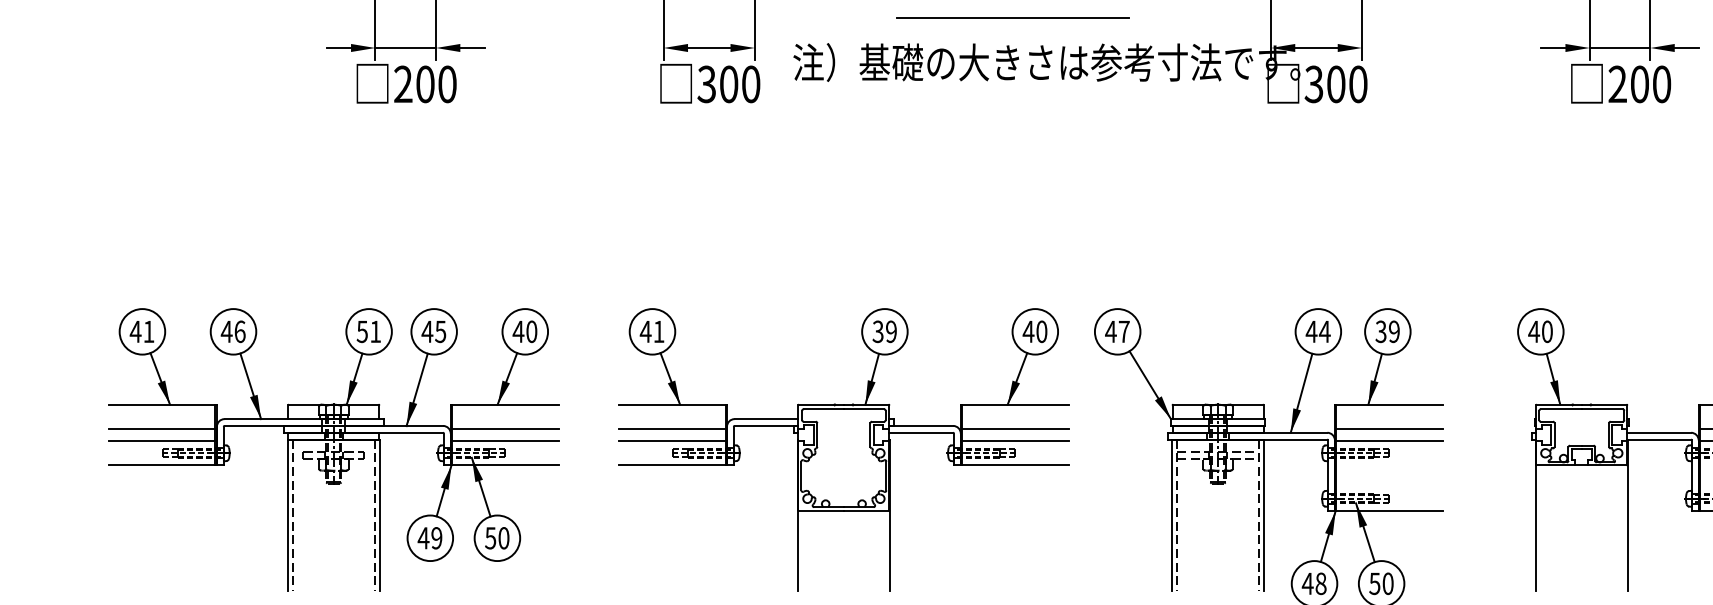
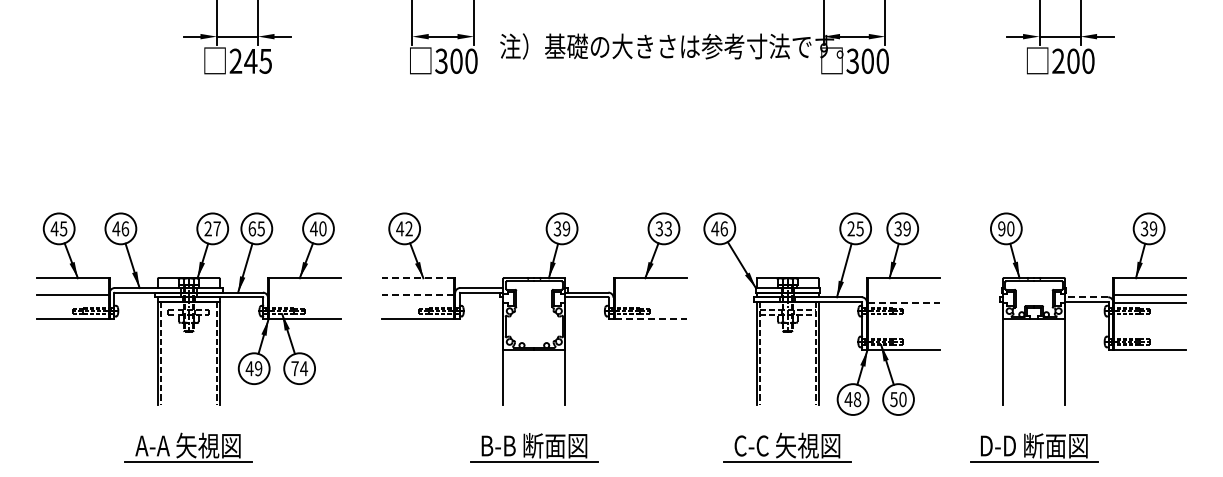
line: (1012, 18) -> (648, 16), removed
text: (435, 83) -> (257, 60), 200 -> 245
text: (148, 331) -> (63, 228), 41 -> 45
text: (368, 331) -> (212, 228), 51 -> 27
text: (427, 331) -> (252, 228), 45 -> 65
text: (658, 331) -> (408, 228), 41 -> 42
text: (1034, 331) -> (663, 228), 40 -> 33
text: (1123, 331) -> (723, 228), 47 -> 46
text: (1318, 331) -> (855, 228), 44 -> 25
text: (1533, 331) -> (1001, 228), 40 -> 90
line: (672, 405) -> (418, 278), solid -> dashed
line: (506, 428) -> (305, 294), removed
line: (672, 428) -> (418, 294), solid -> dashed
line: (1015, 428) -> (650, 294), removed
line: (1388, 428) -> (903, 294), removed
line: (1659, 433) -> (1086, 297), solid -> dashed
line: (162, 441) -> (72, 303), removed
line: (506, 441) -> (305, 303), removed
line: (672, 441) -> (418, 303), removed
line: (1015, 441) -> (650, 303), removed
line: (1388, 441) -> (903, 303), solid -> dashed
line: (1015, 465) -> (650, 319), solid -> dashed
text: (497, 537) -> (299, 368), 50 -> 74

